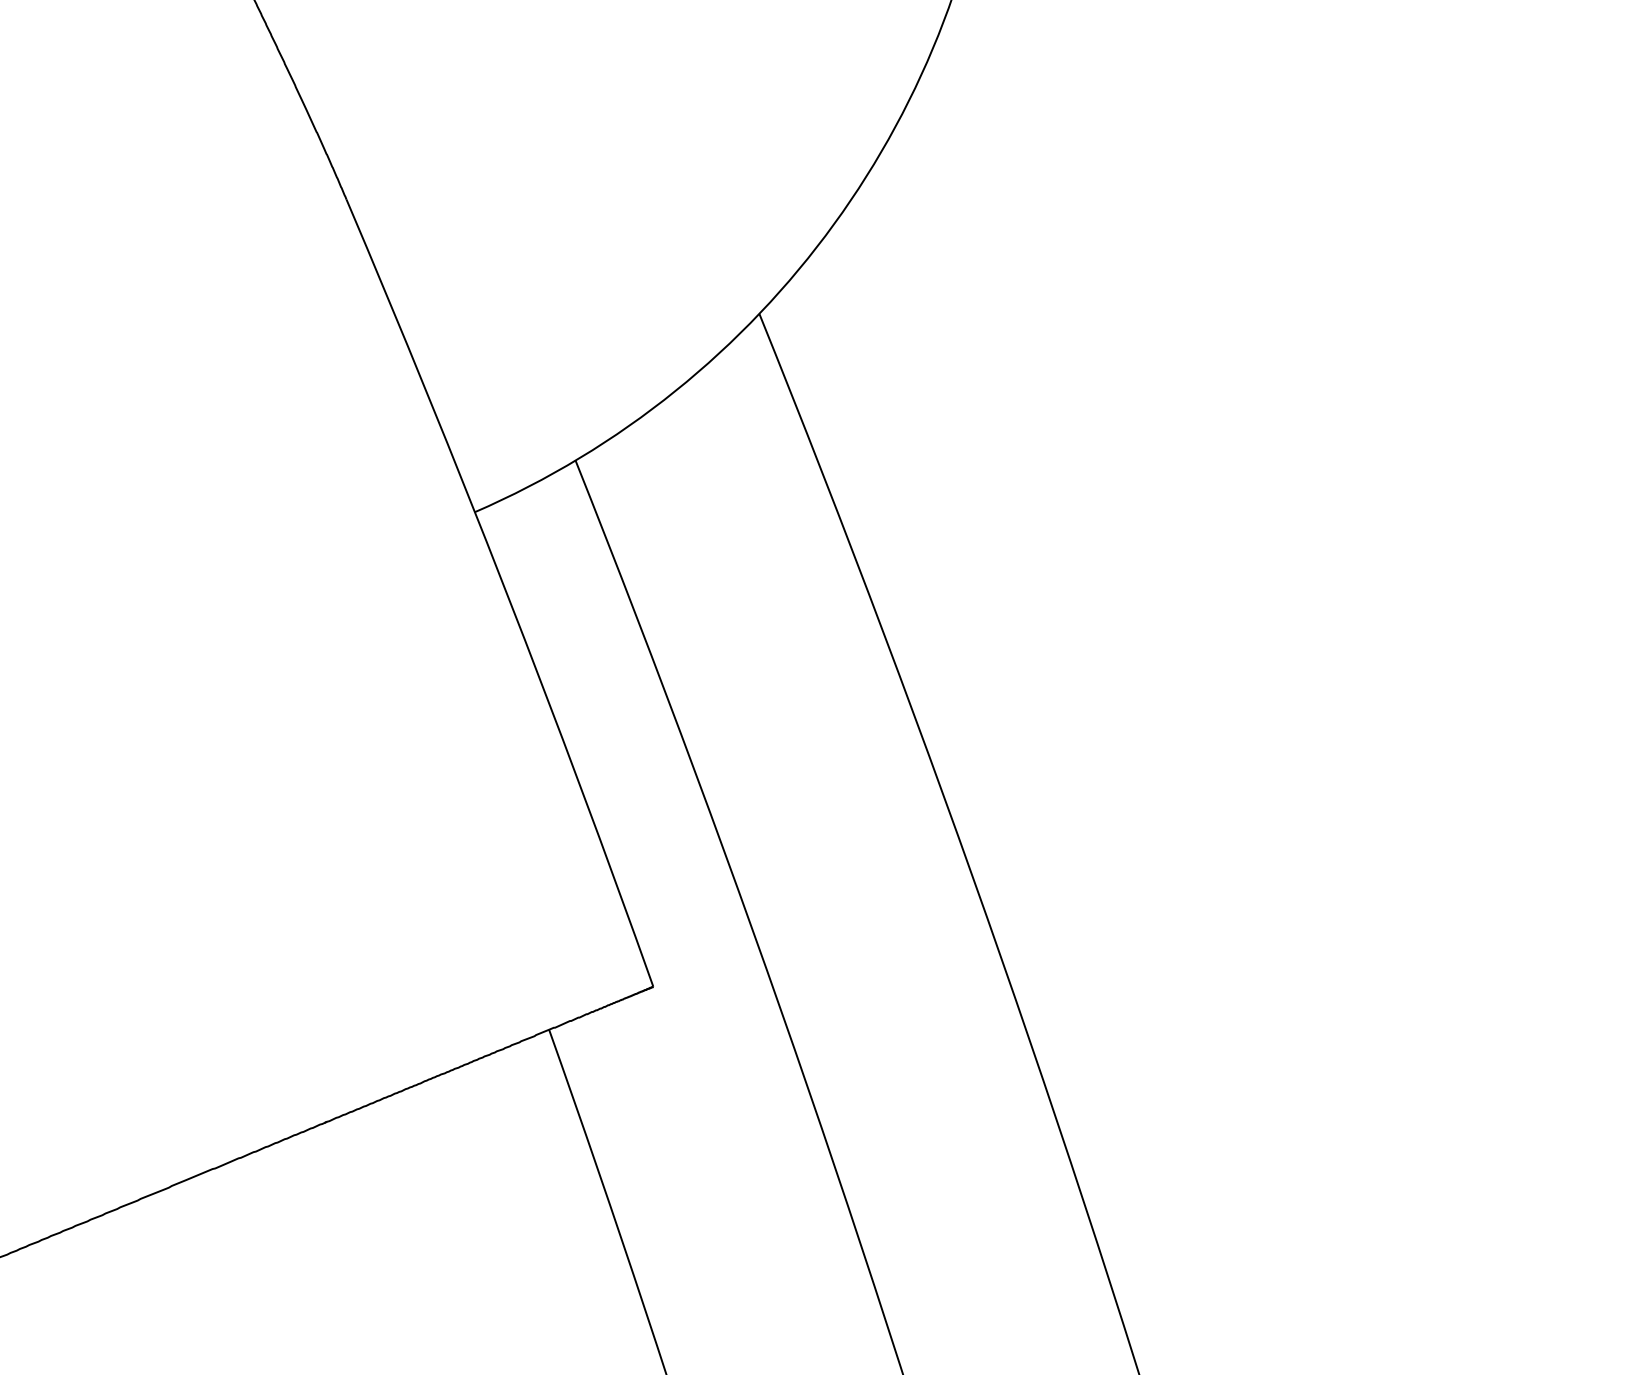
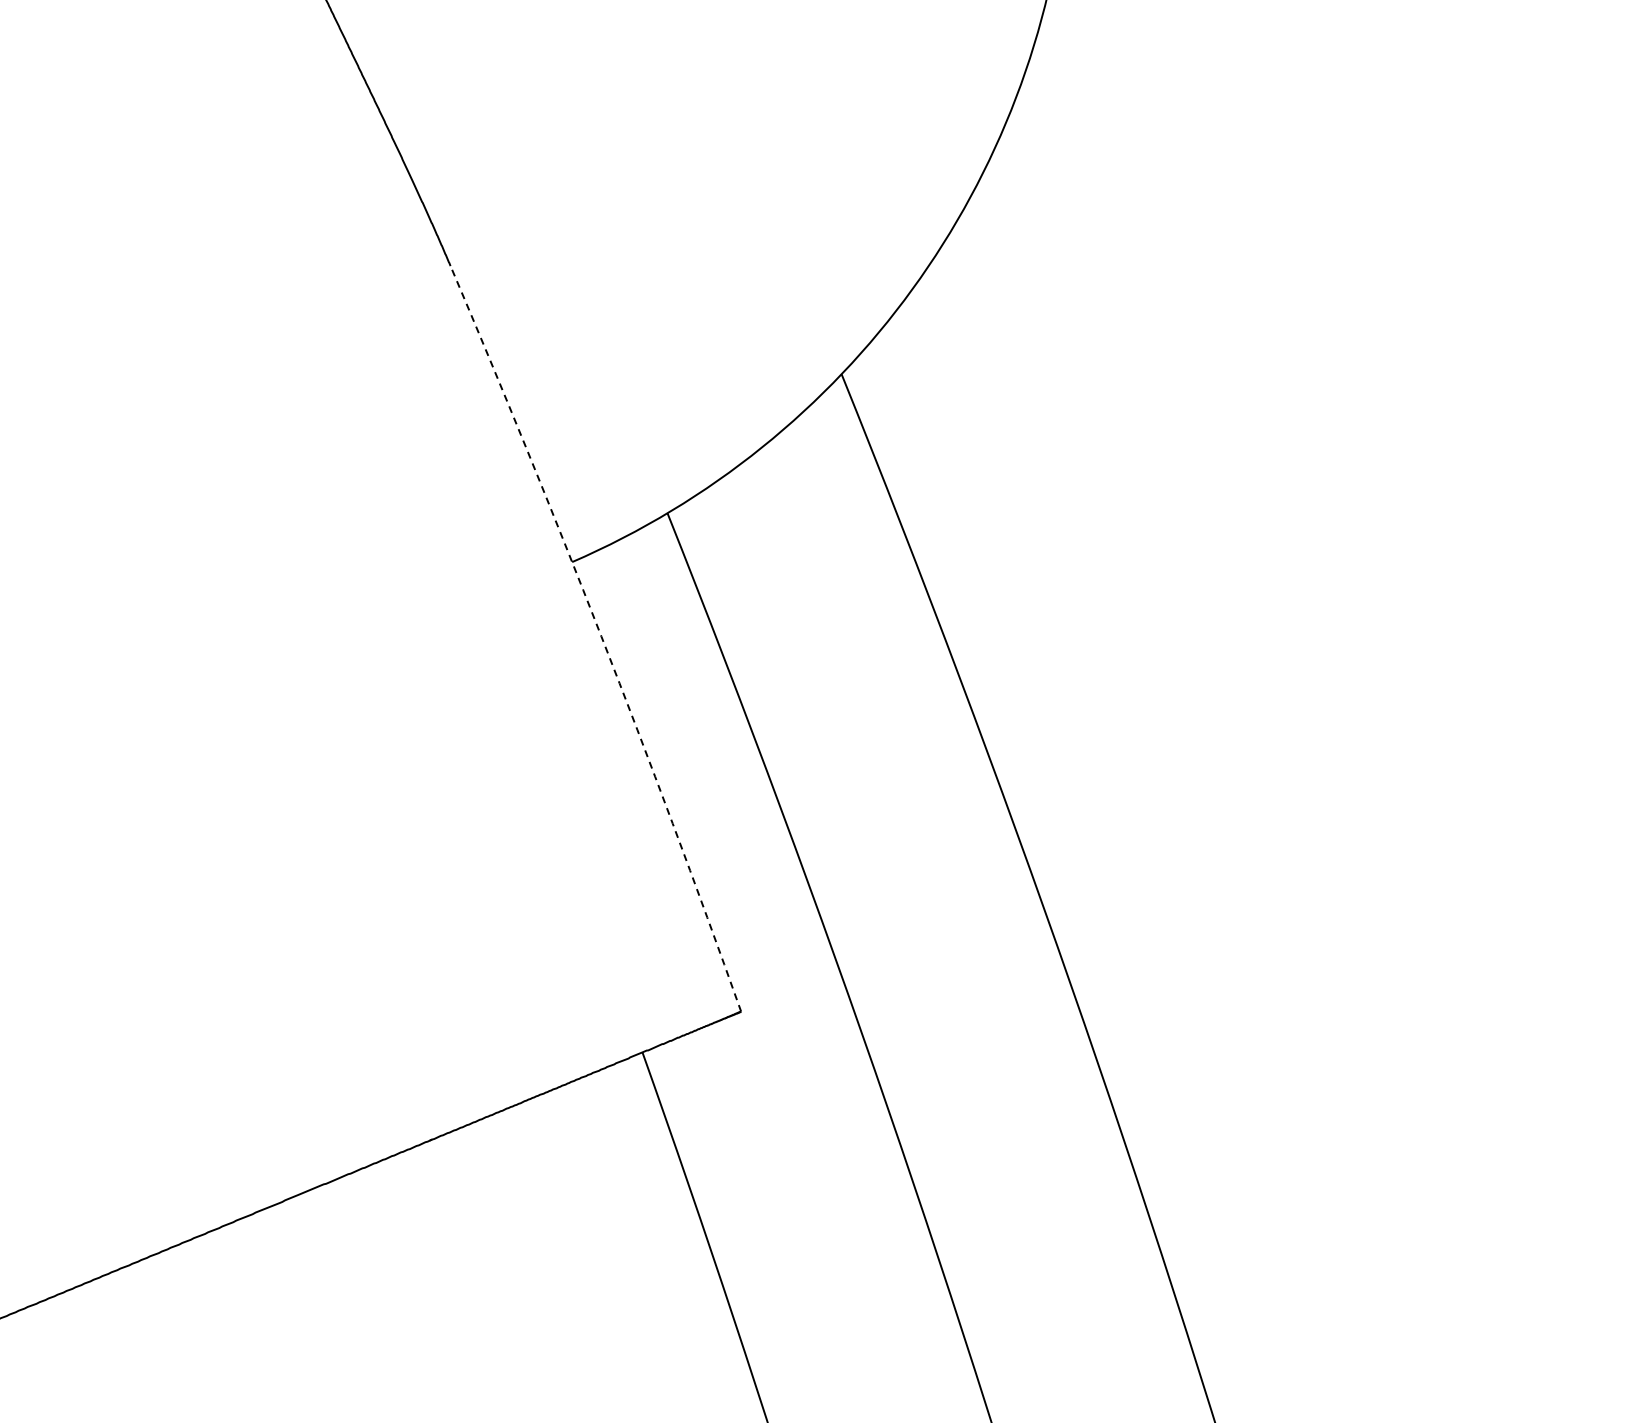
arc: (505, 590) -> (601, 636), solid -> dashed

